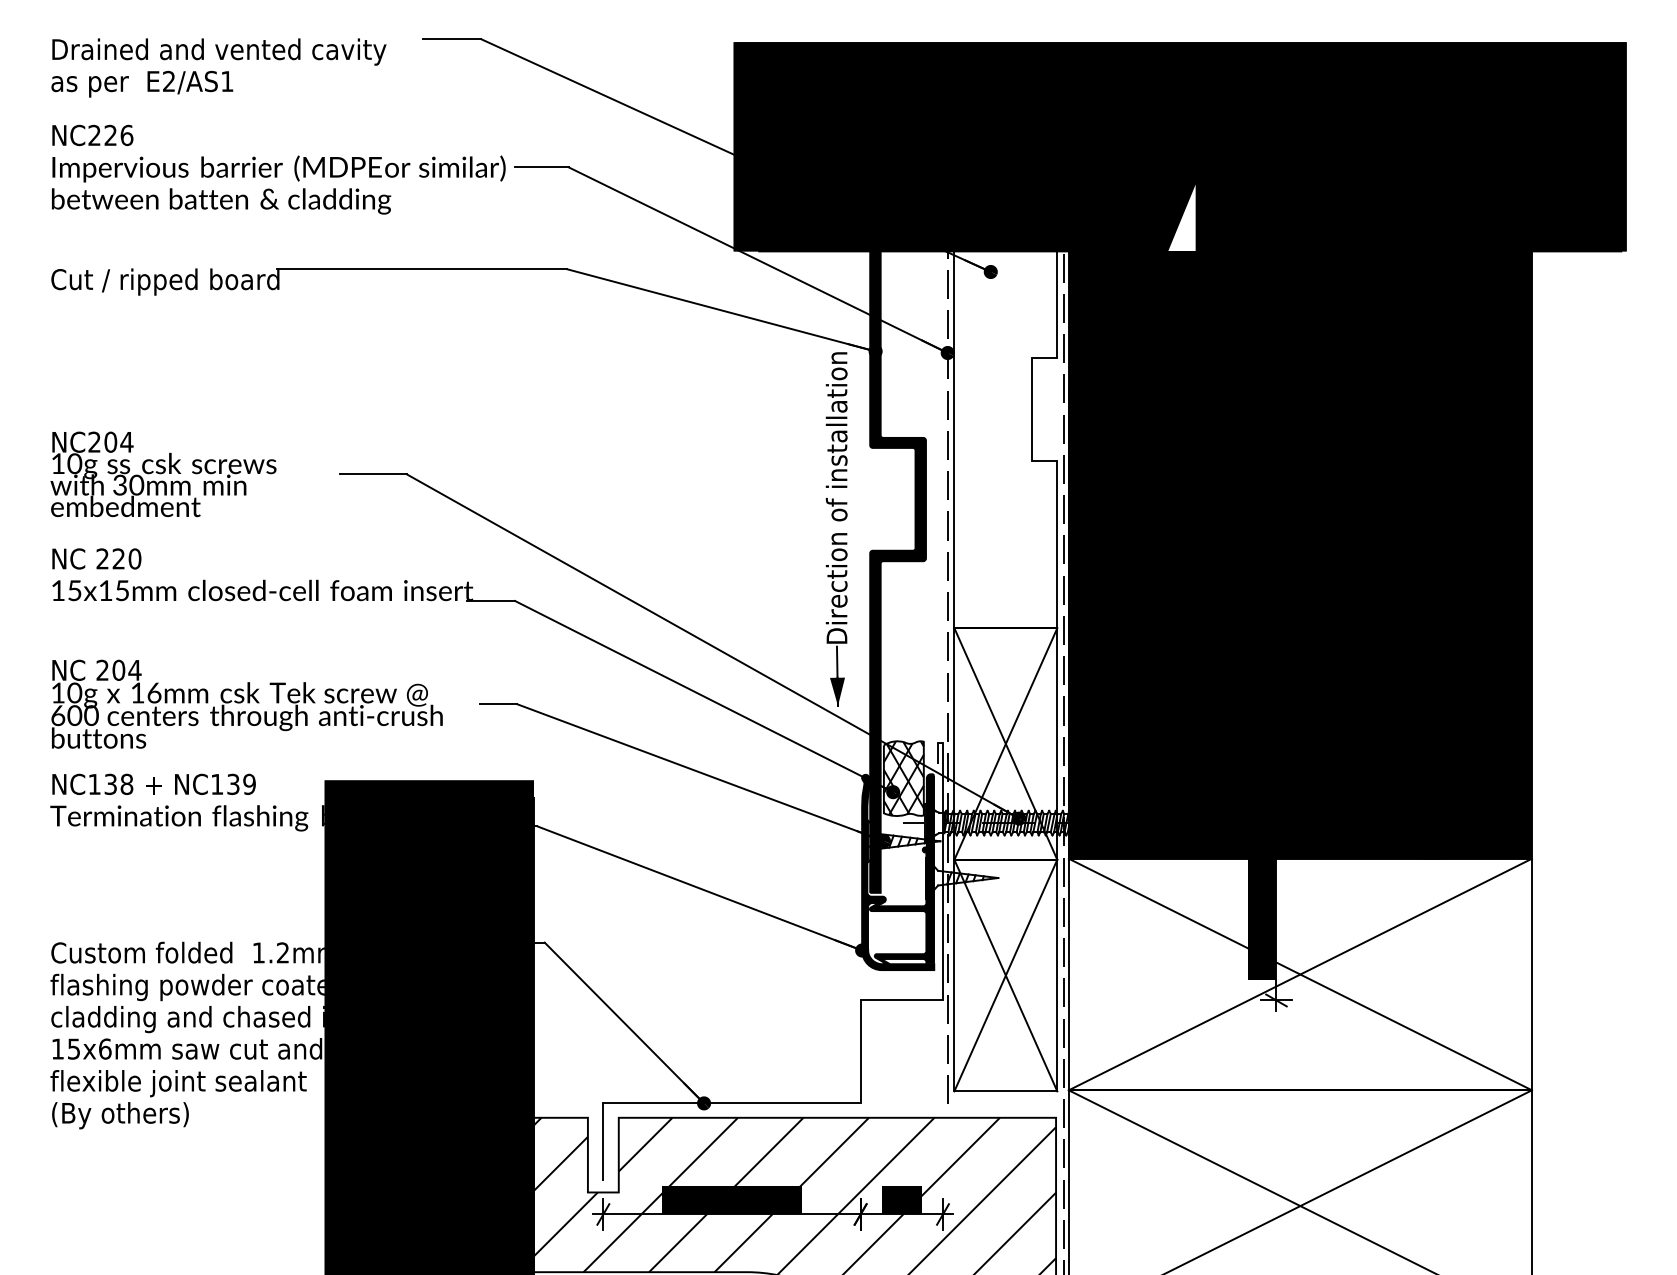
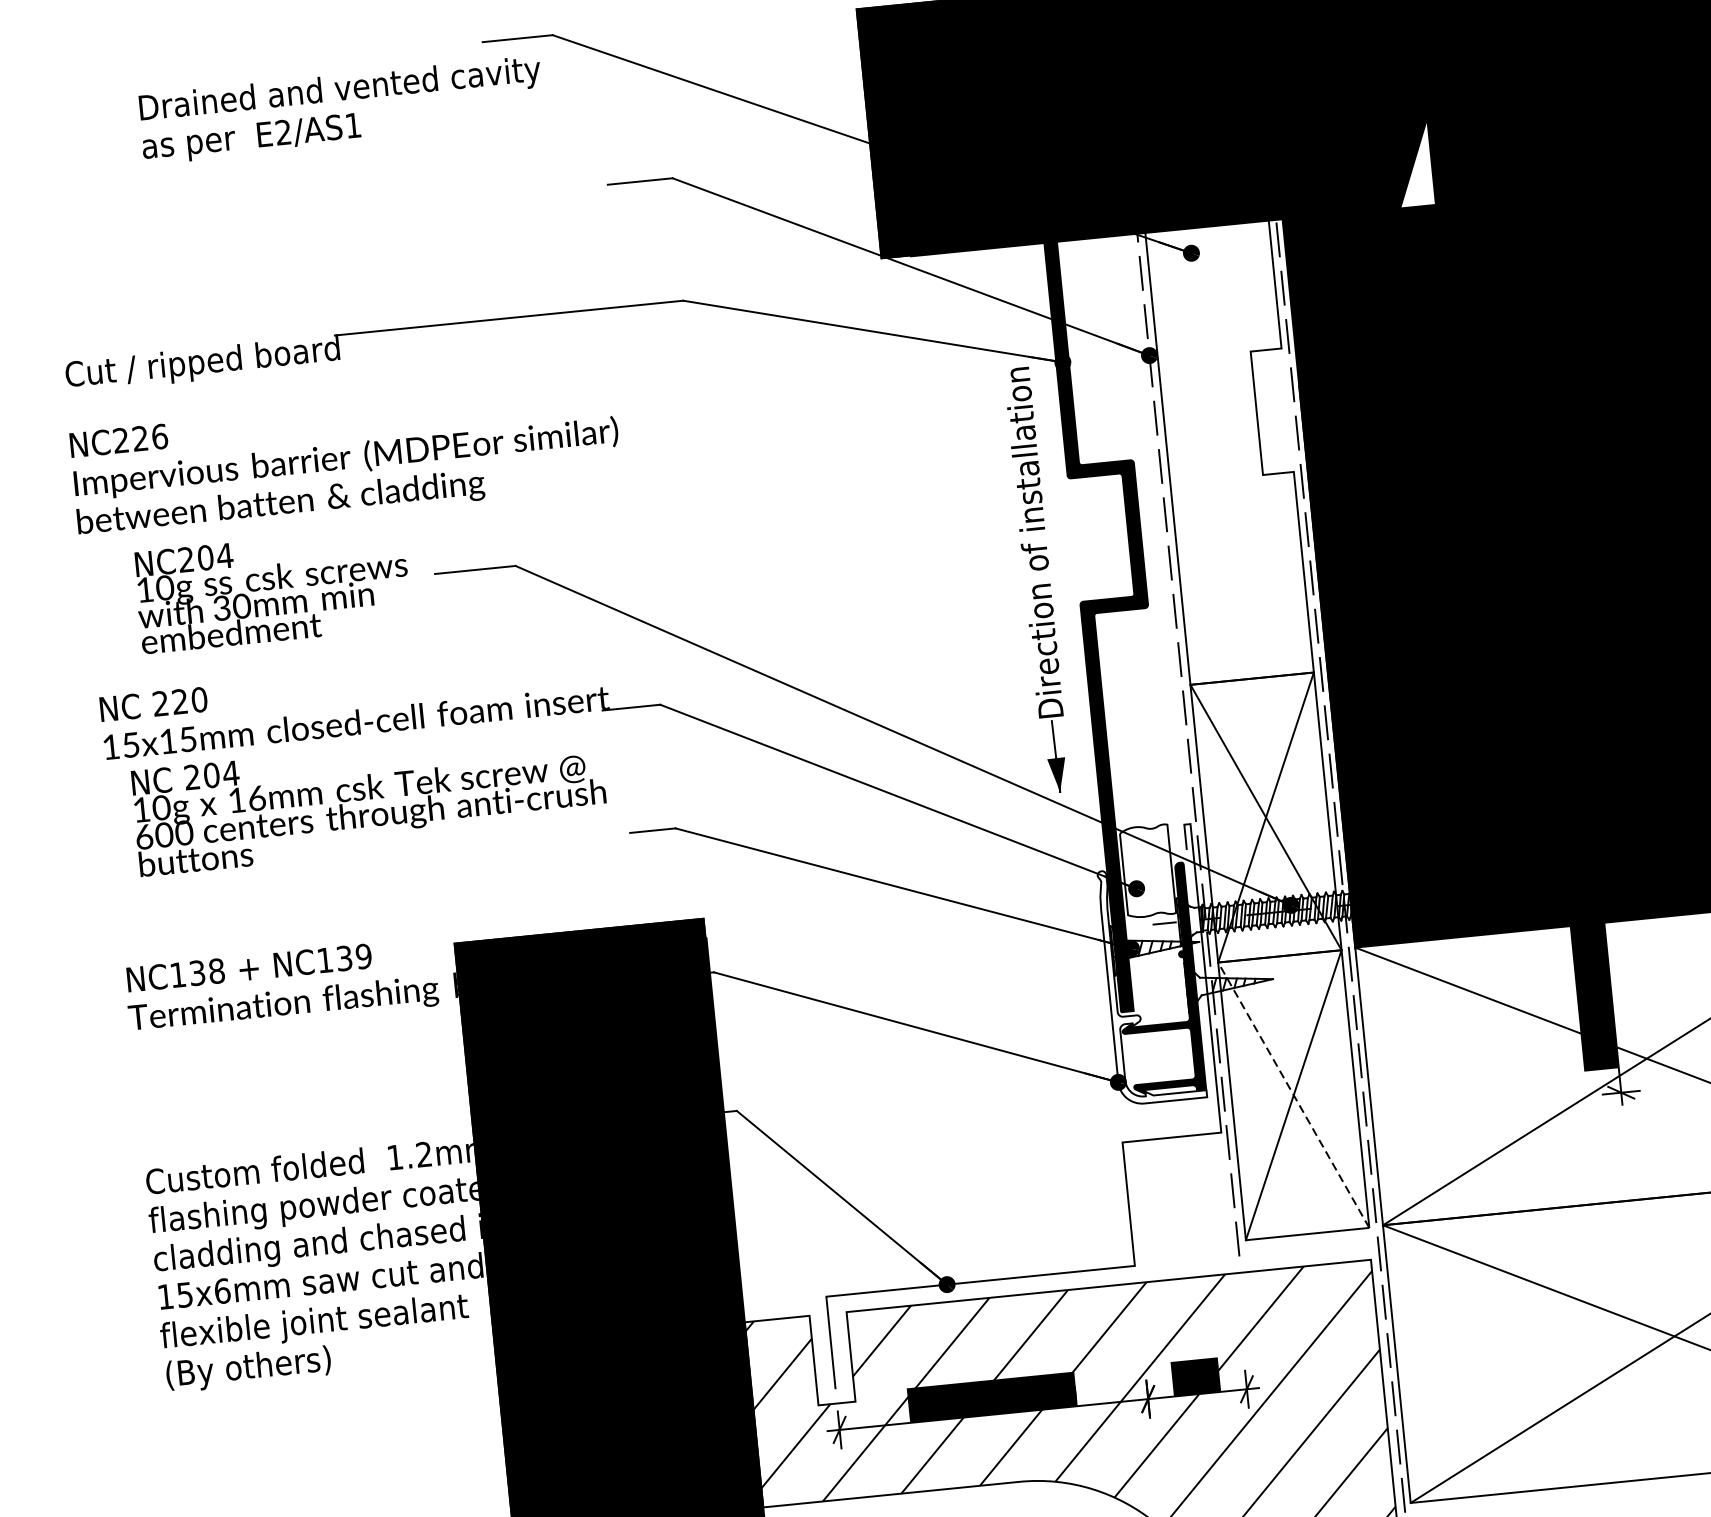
text: (218, 67) -> (341, 109), moved
text: (278, 169) -> (345, 459), moved
text: (163, 474) -> (272, 590), moved
text: (246, 703) -> (368, 799), moved
hatch: (903, 778) -> (1147, 871), removed
fill: (898, 872) -> (1152, 984), removed
line: (1005, 975) -> (1293, 1095), solid -> dashed

